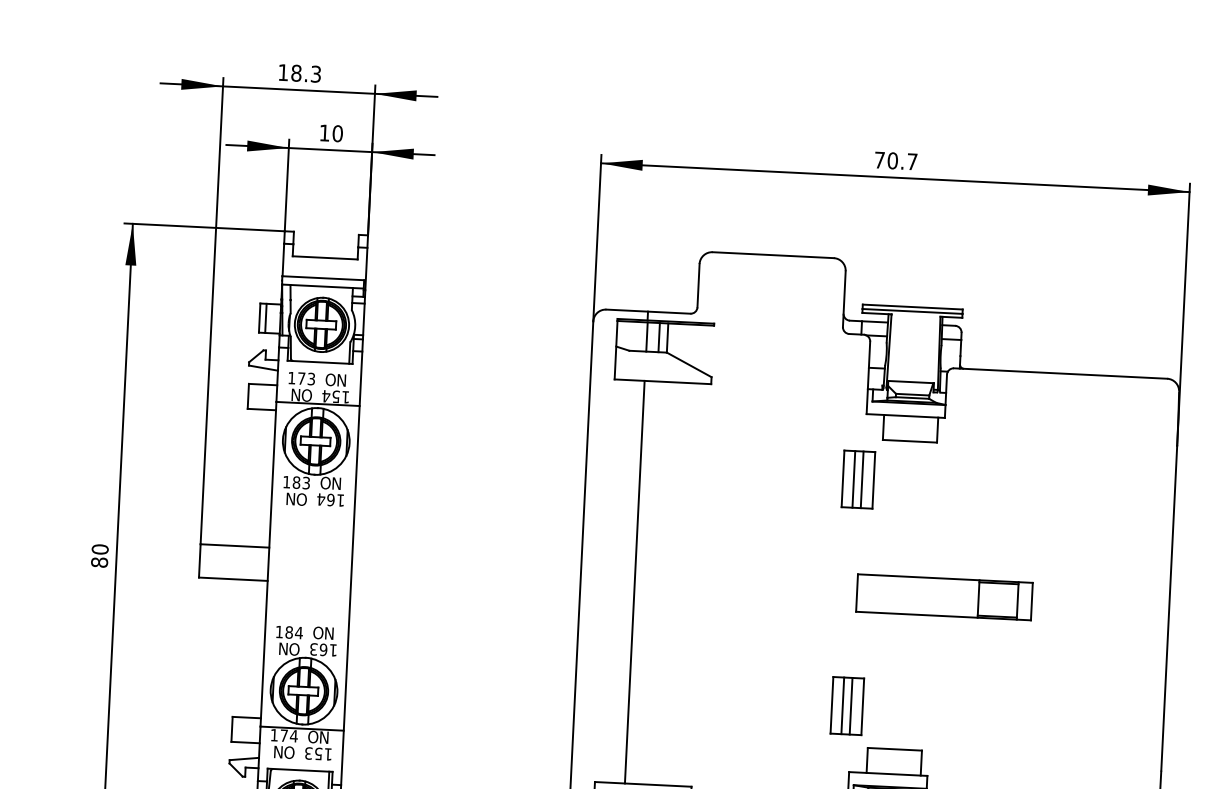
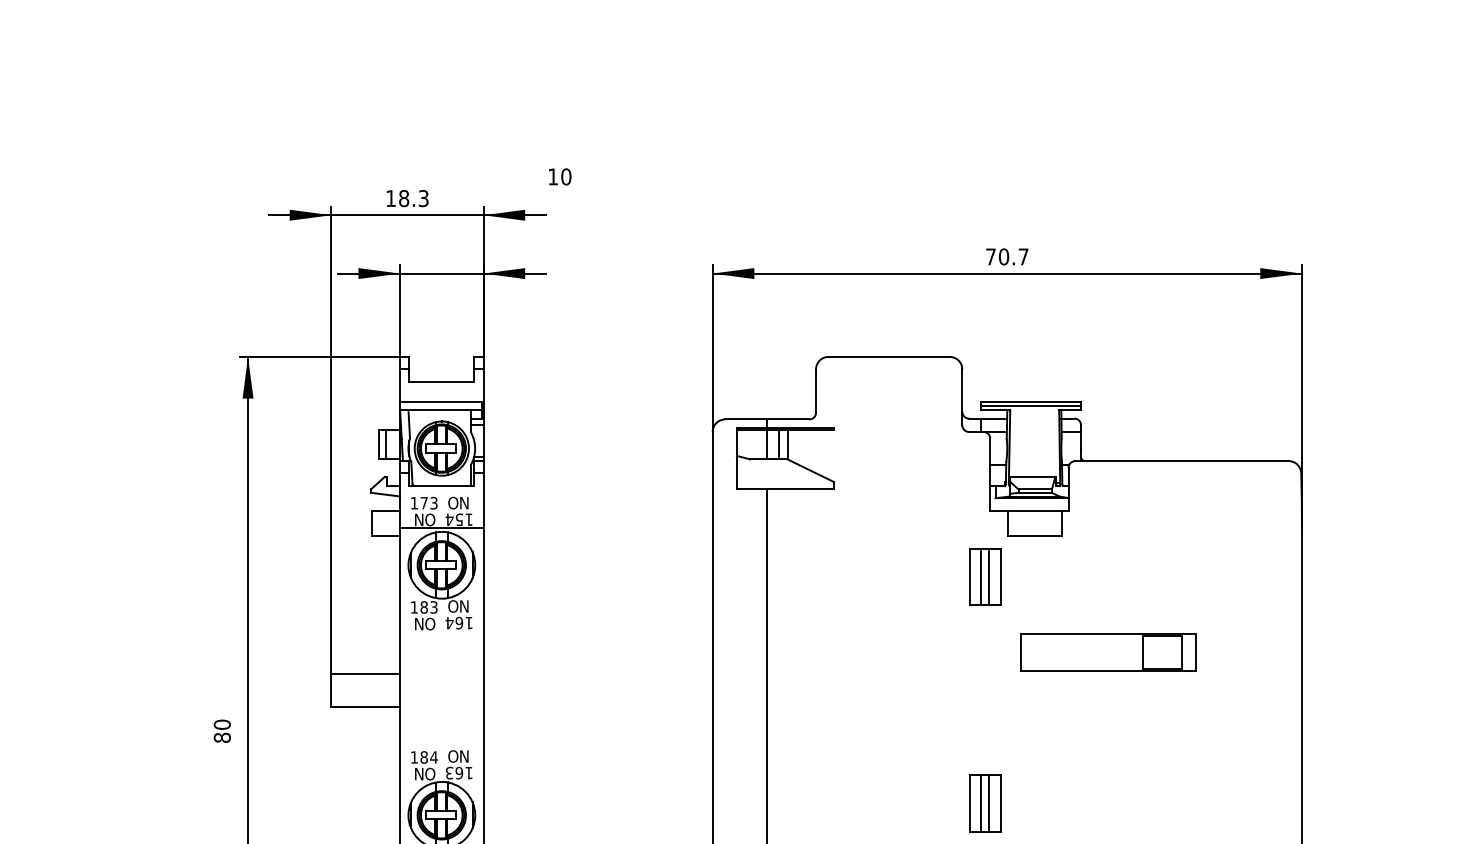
text: (331, 133) -> (560, 176), moved
text: (99, 555) -> (221, 730), moved
part: (944, 597) -> (1108, 652), moved

